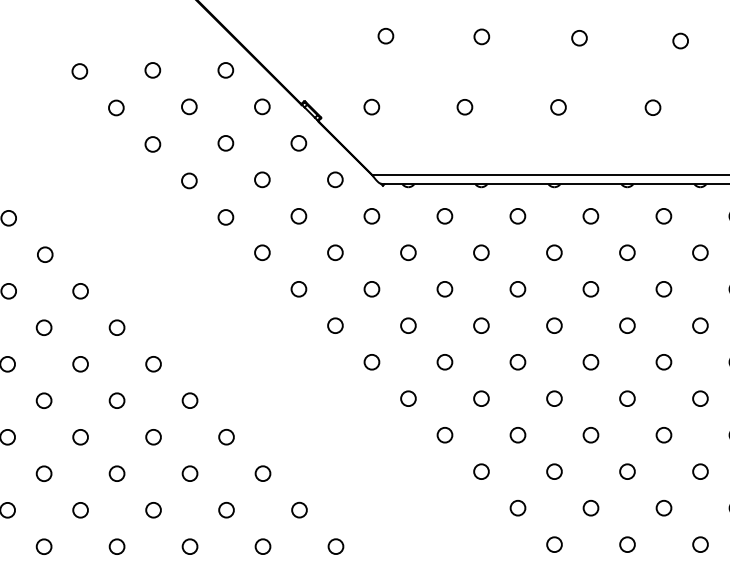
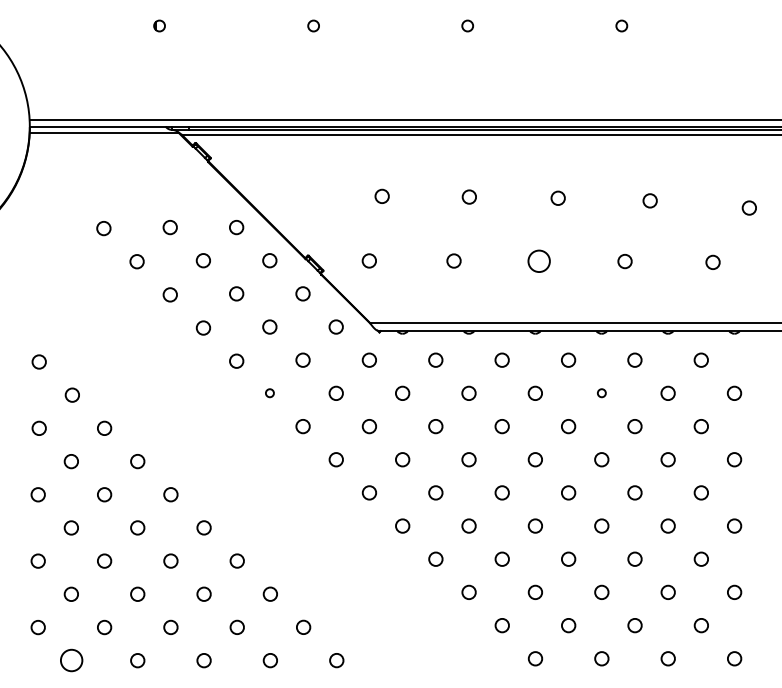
circle: (557, 106) -> (538, 260), size x1.6
circle: (261, 251) -> (269, 392), size x0.6
circle: (627, 251) -> (601, 392), size x0.6
circle: (43, 546) -> (70, 660), size x1.6

